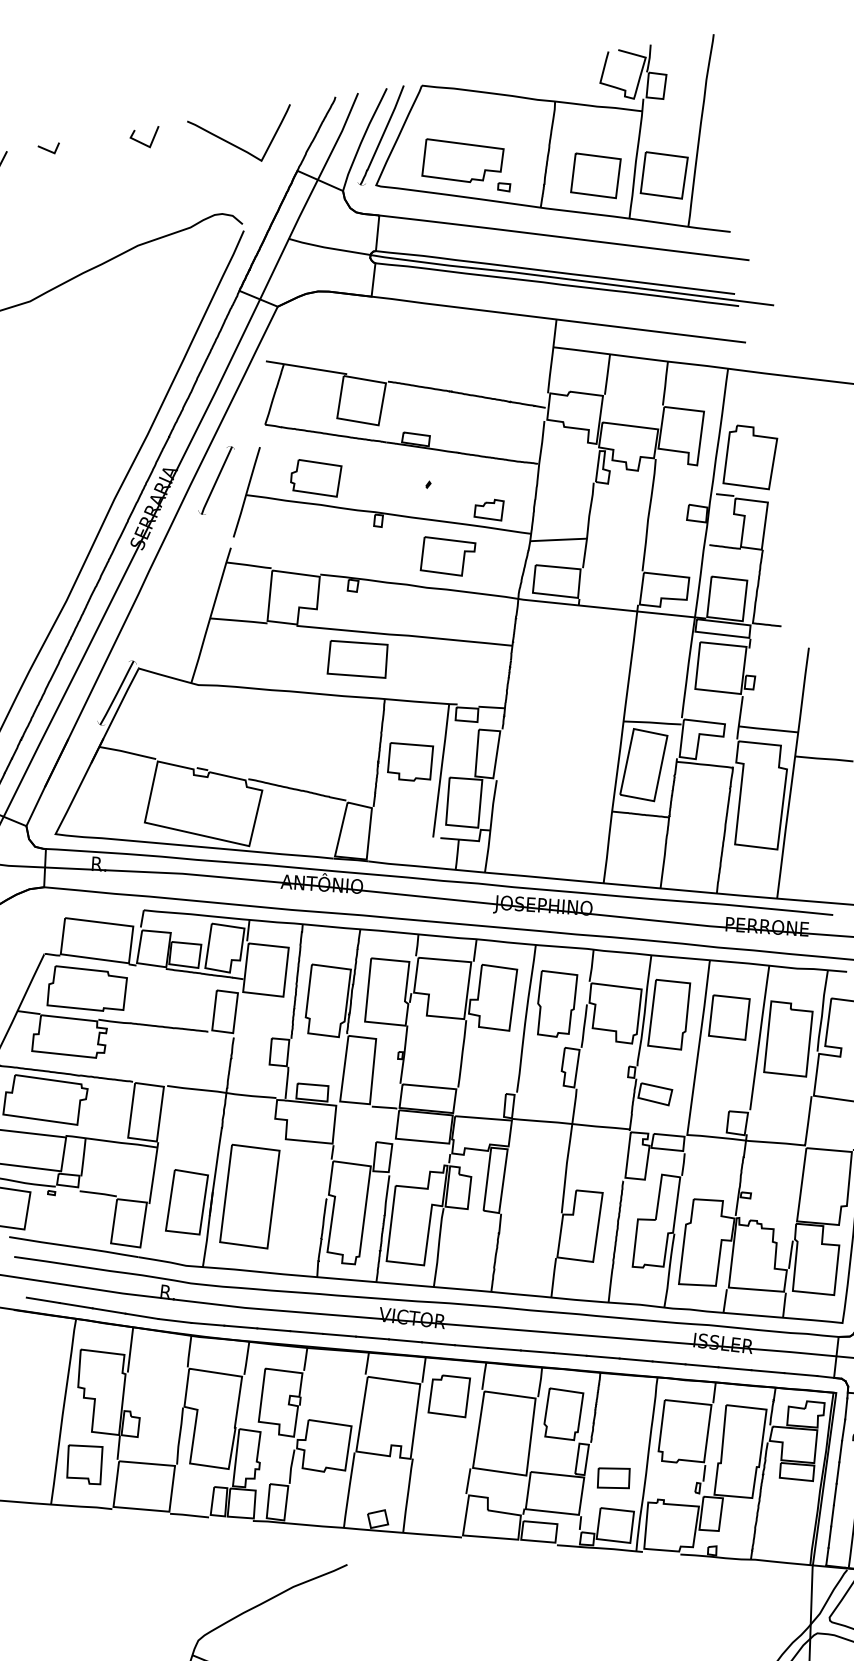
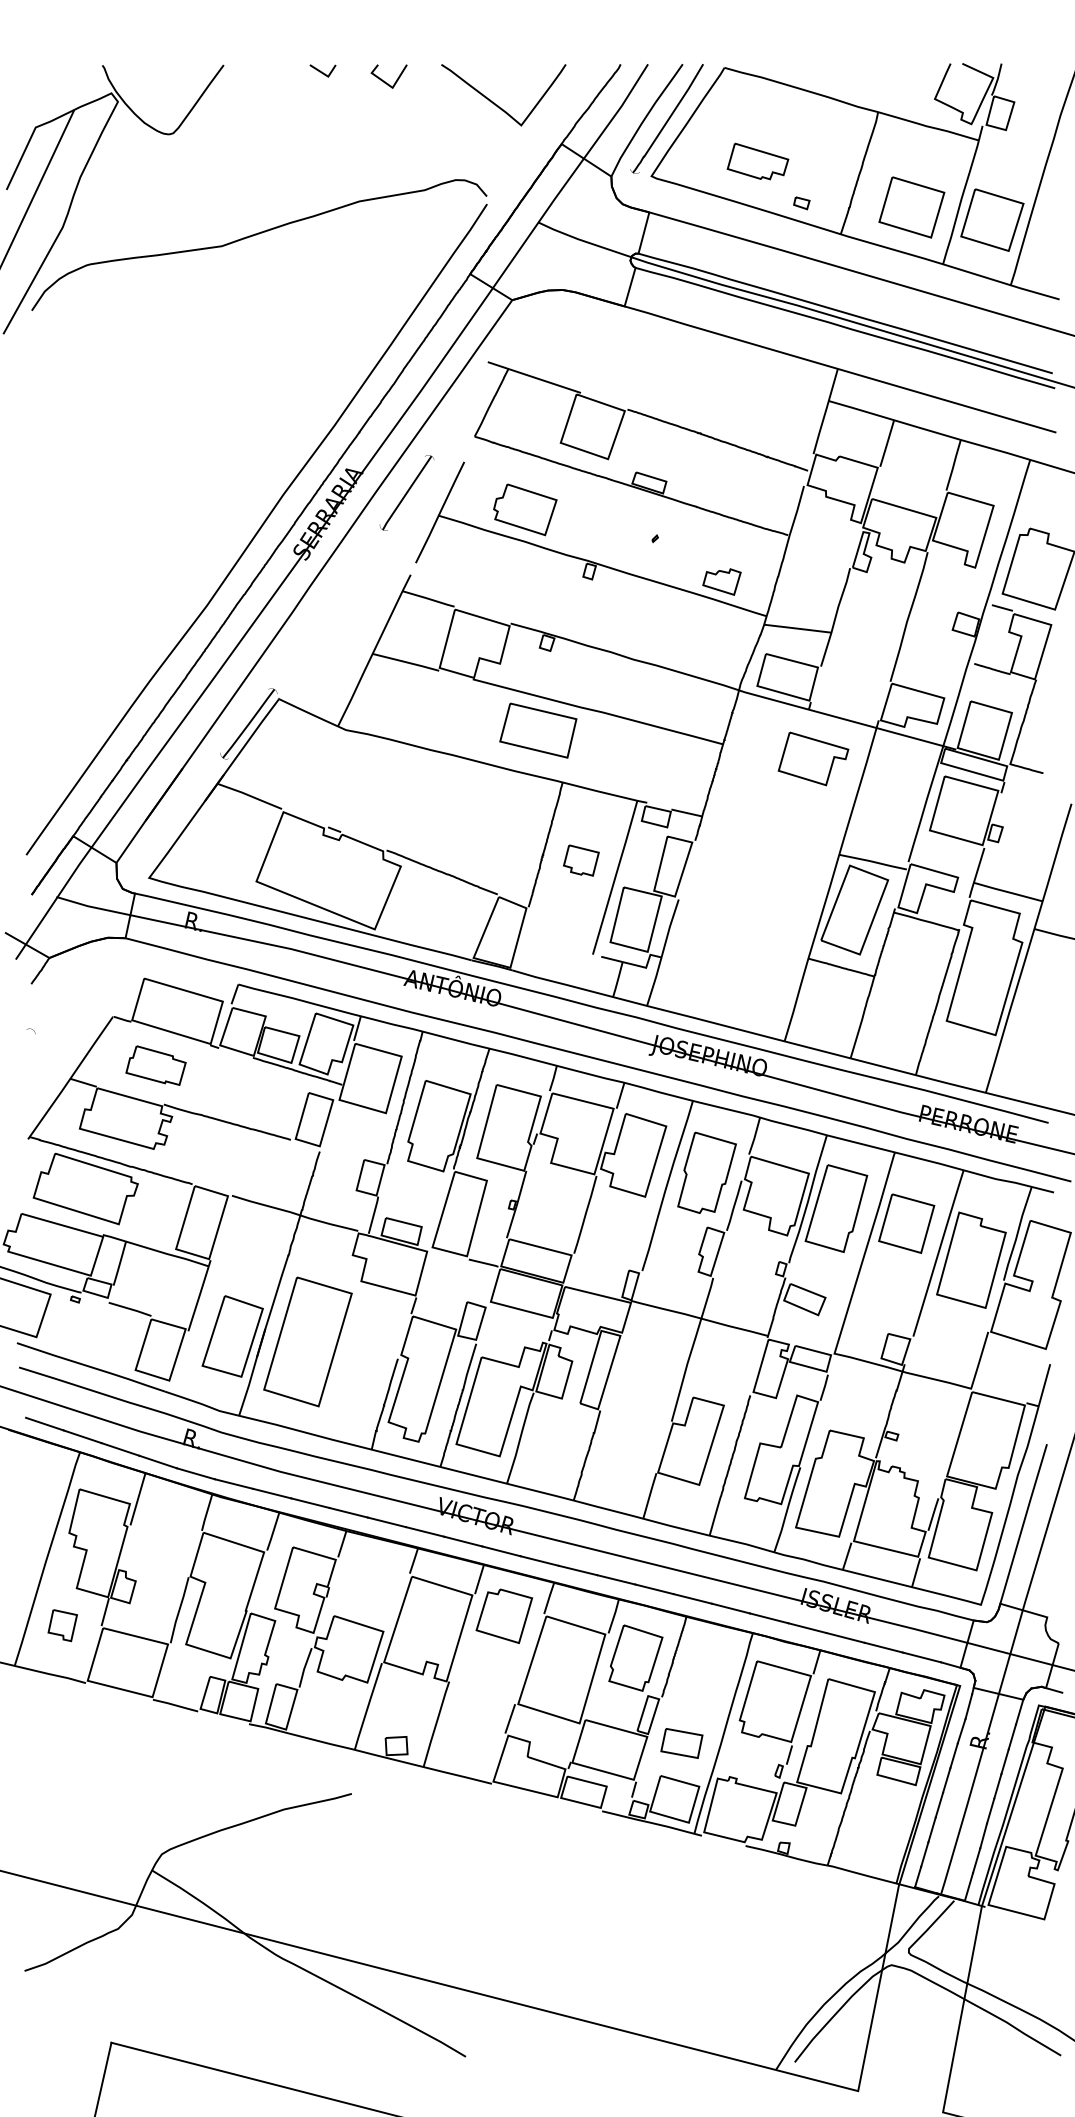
line: (49, 149) -> (322, 71), moved
part: (461, 158) -> (757, 161), size x0.6
part: (447, 555) -> (813, 758), moved
part: (411, 761) -> (581, 860), size x0.6
part: (86, 988) -> (155, 1065), size x0.6
part: (85, 1464) -> (62, 1625), size x0.6

